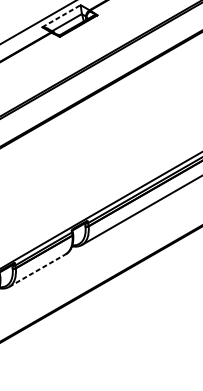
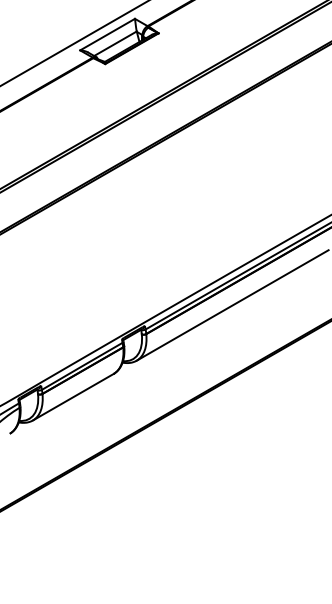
line: (61, 16) -> (107, 34), dashed -> solid
line: (37, 270) -> (73, 397), dashed -> solid

